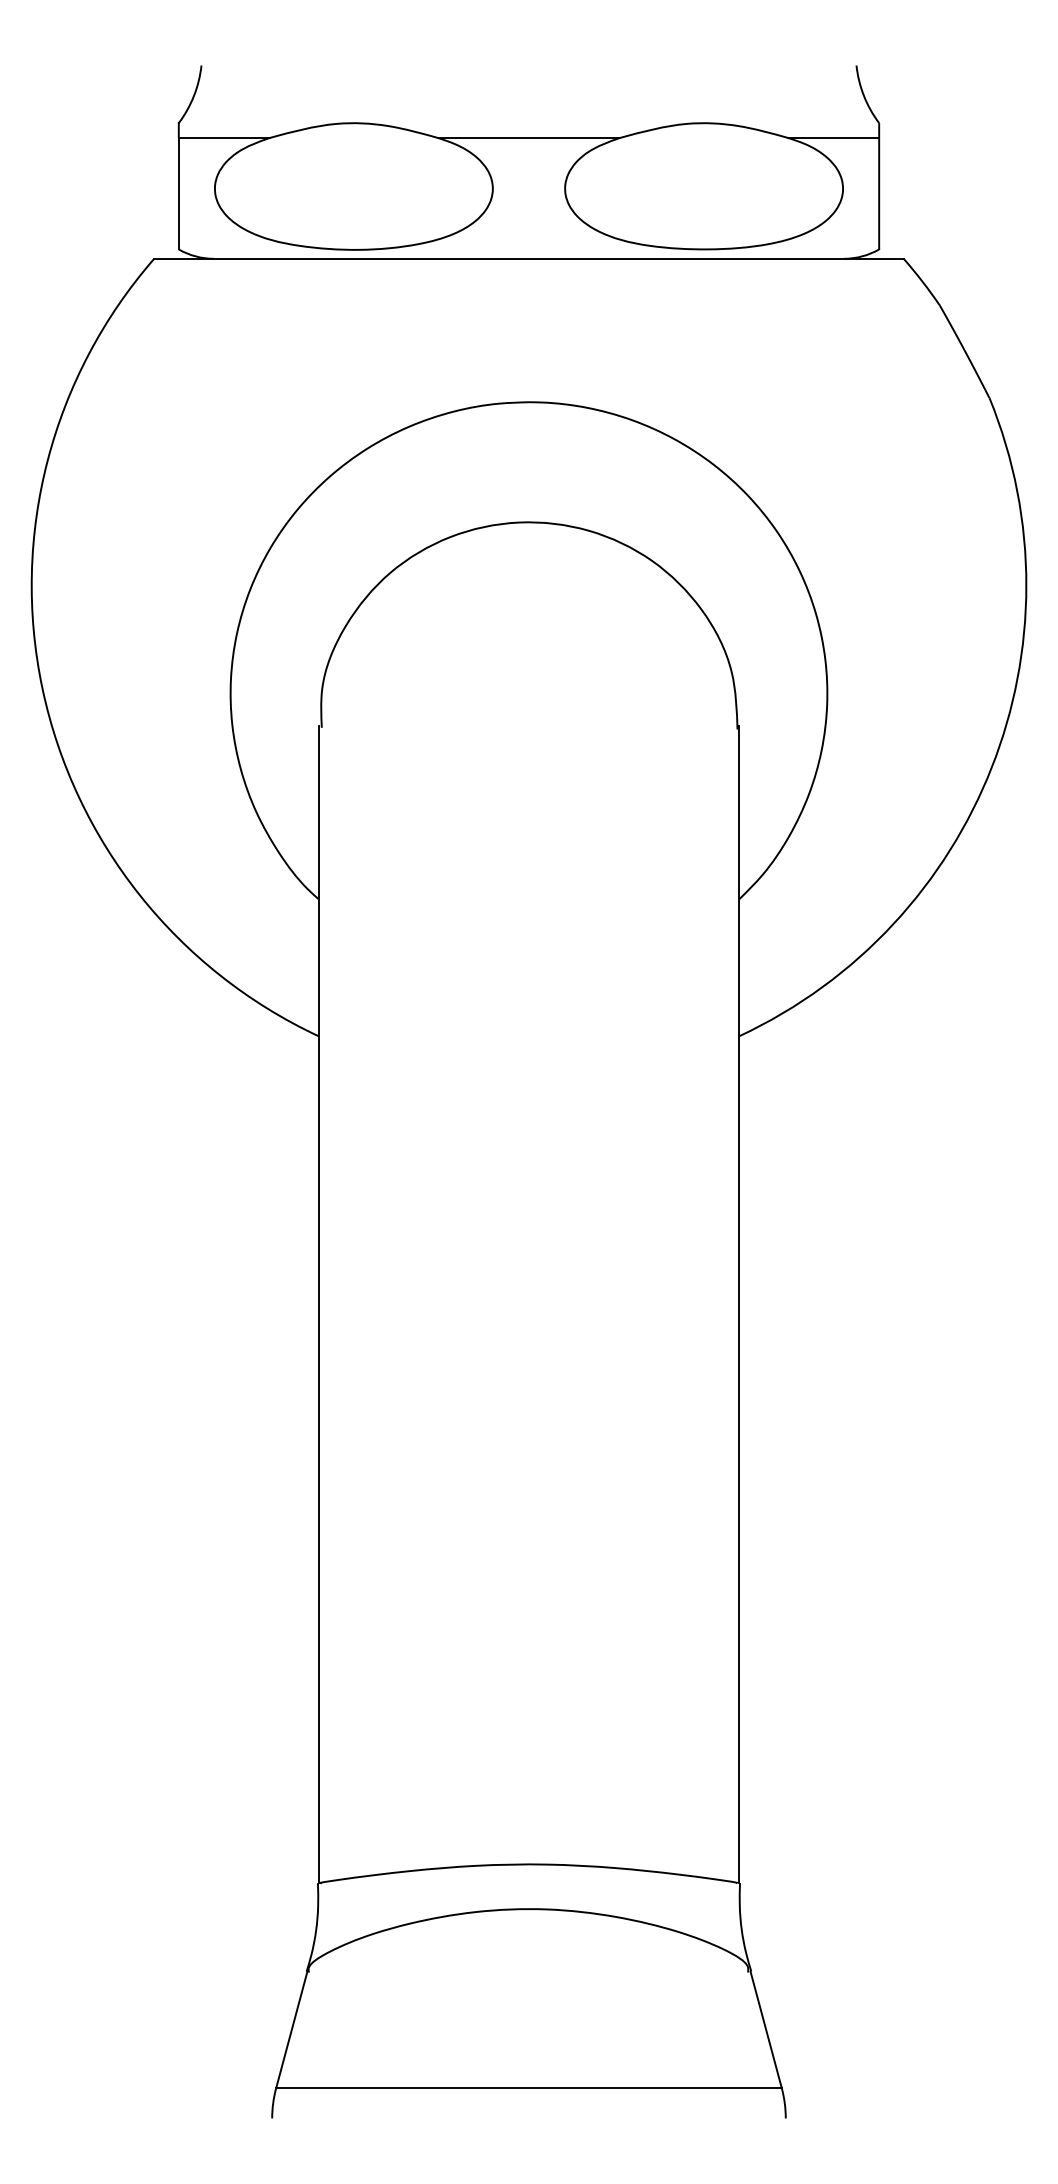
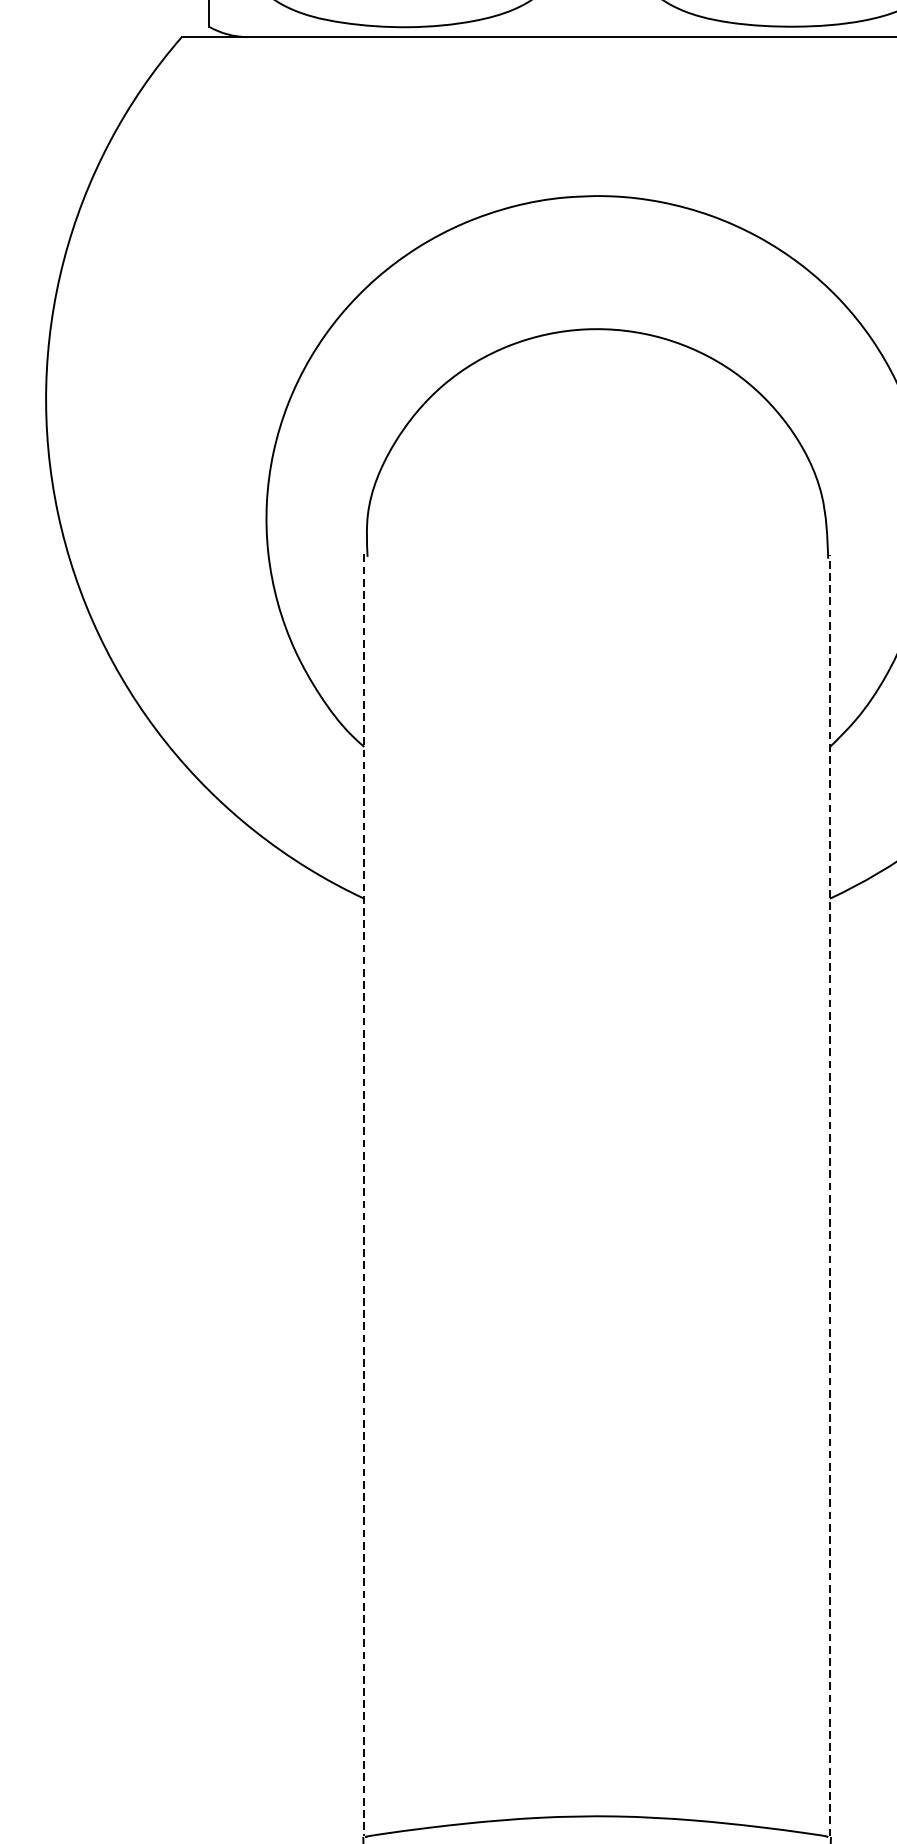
line: (739, 1303) -> (830, 1194), solid -> dashed
line: (318, 1304) -> (363, 1195), solid -> dashed

